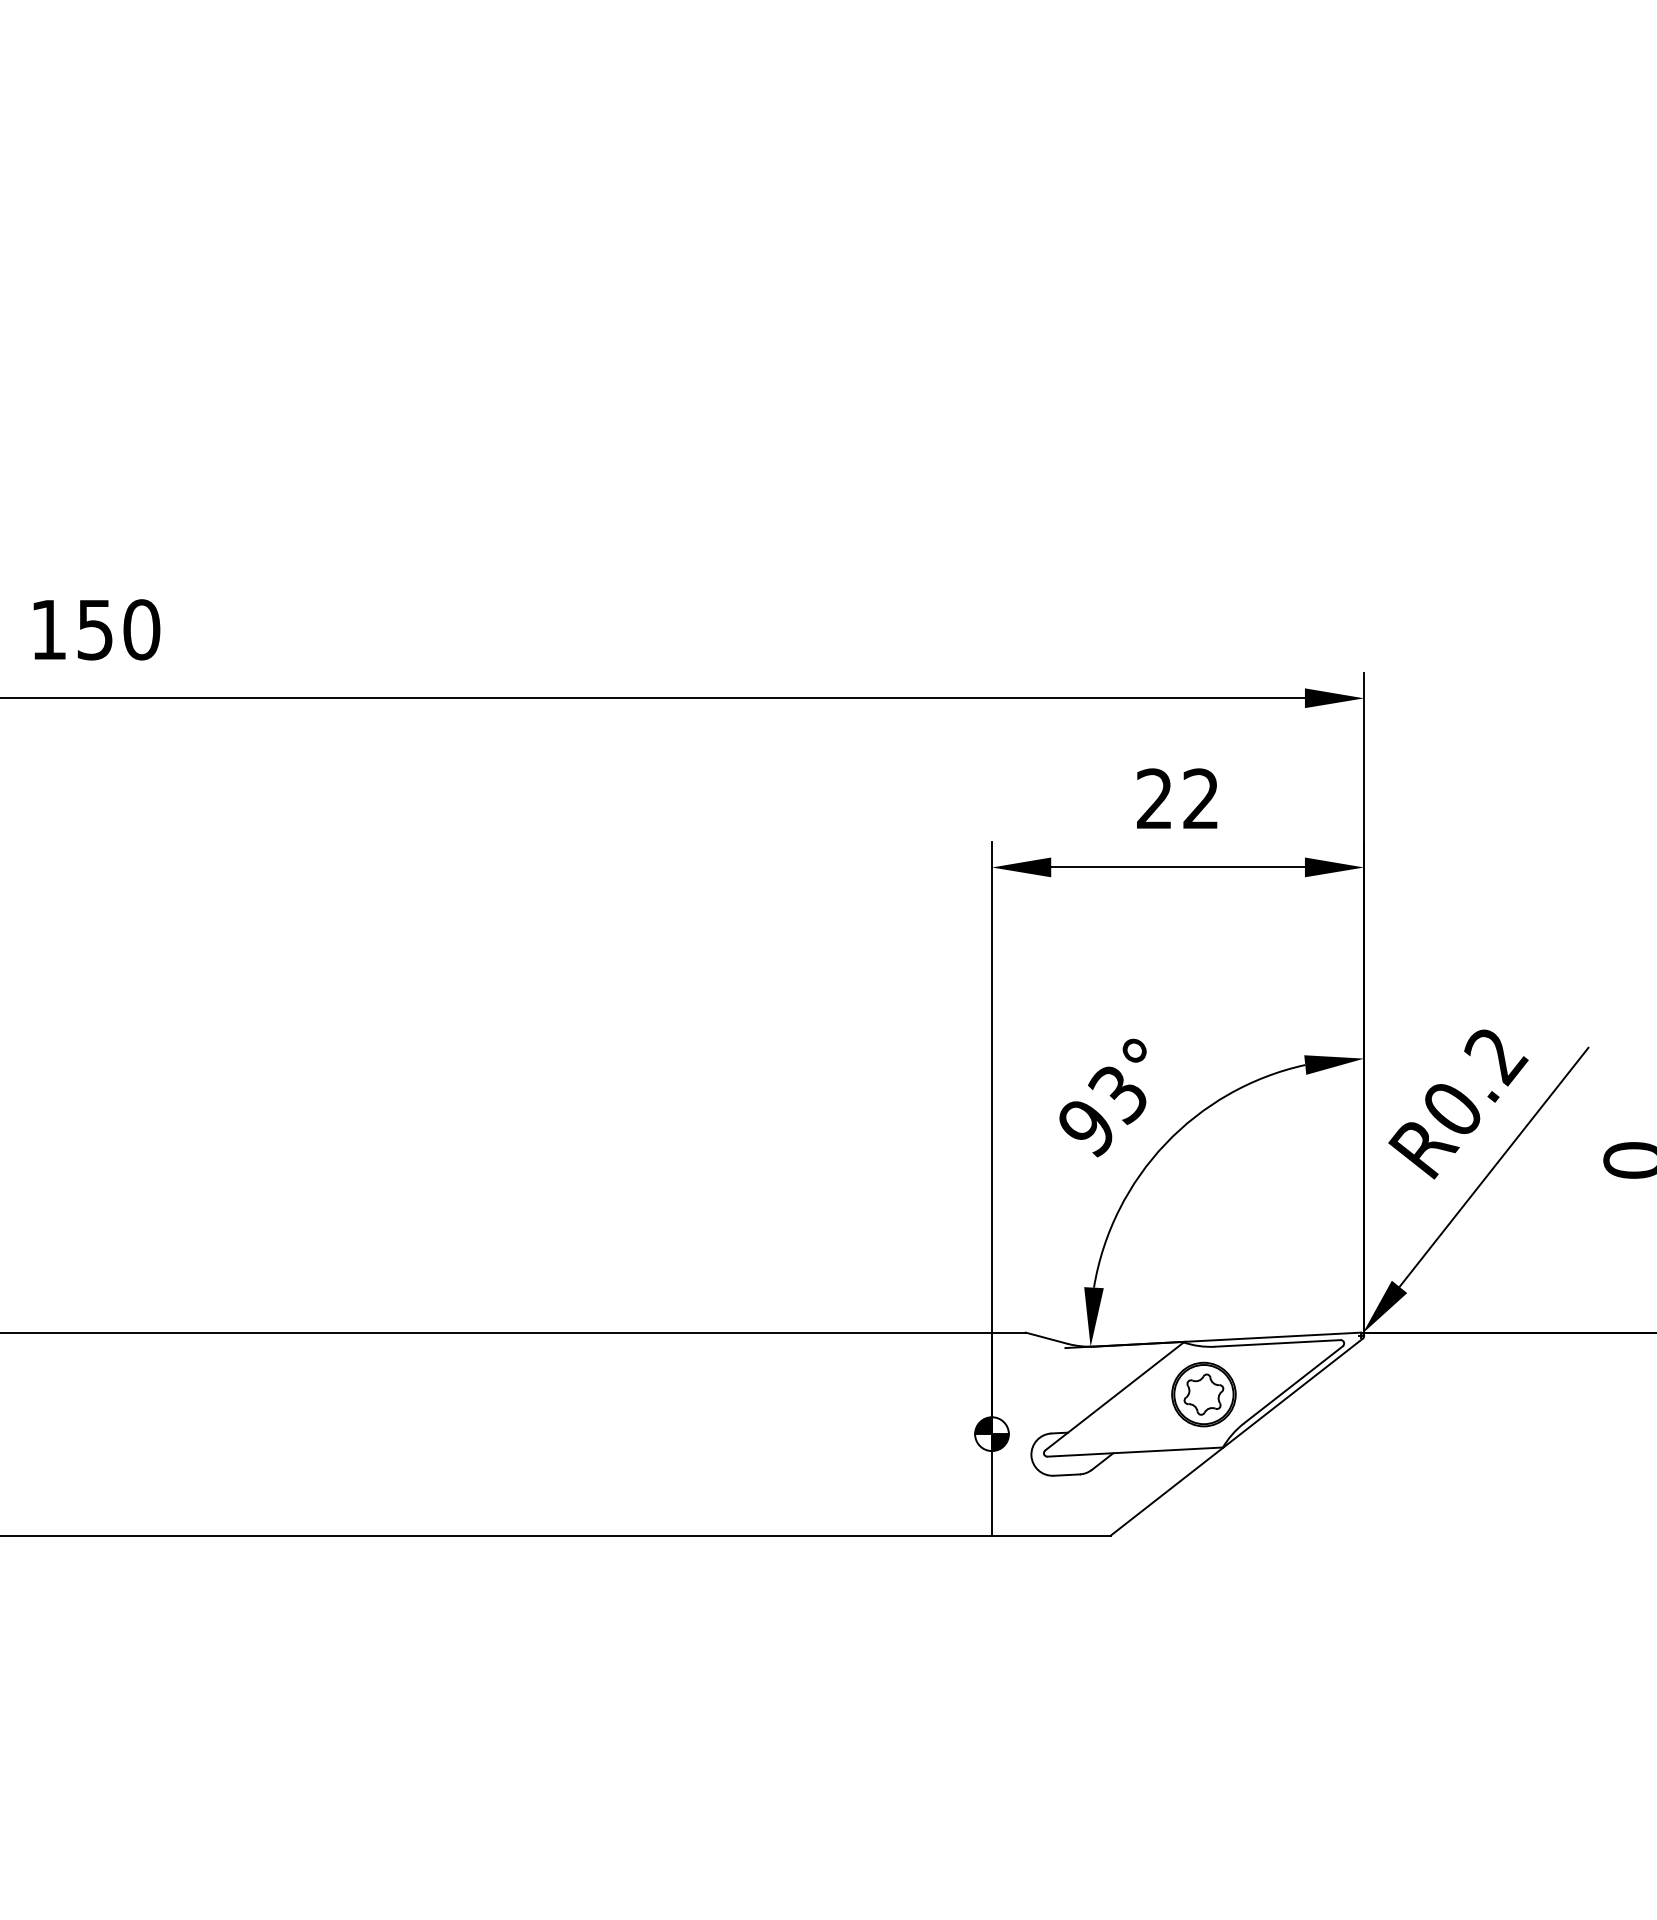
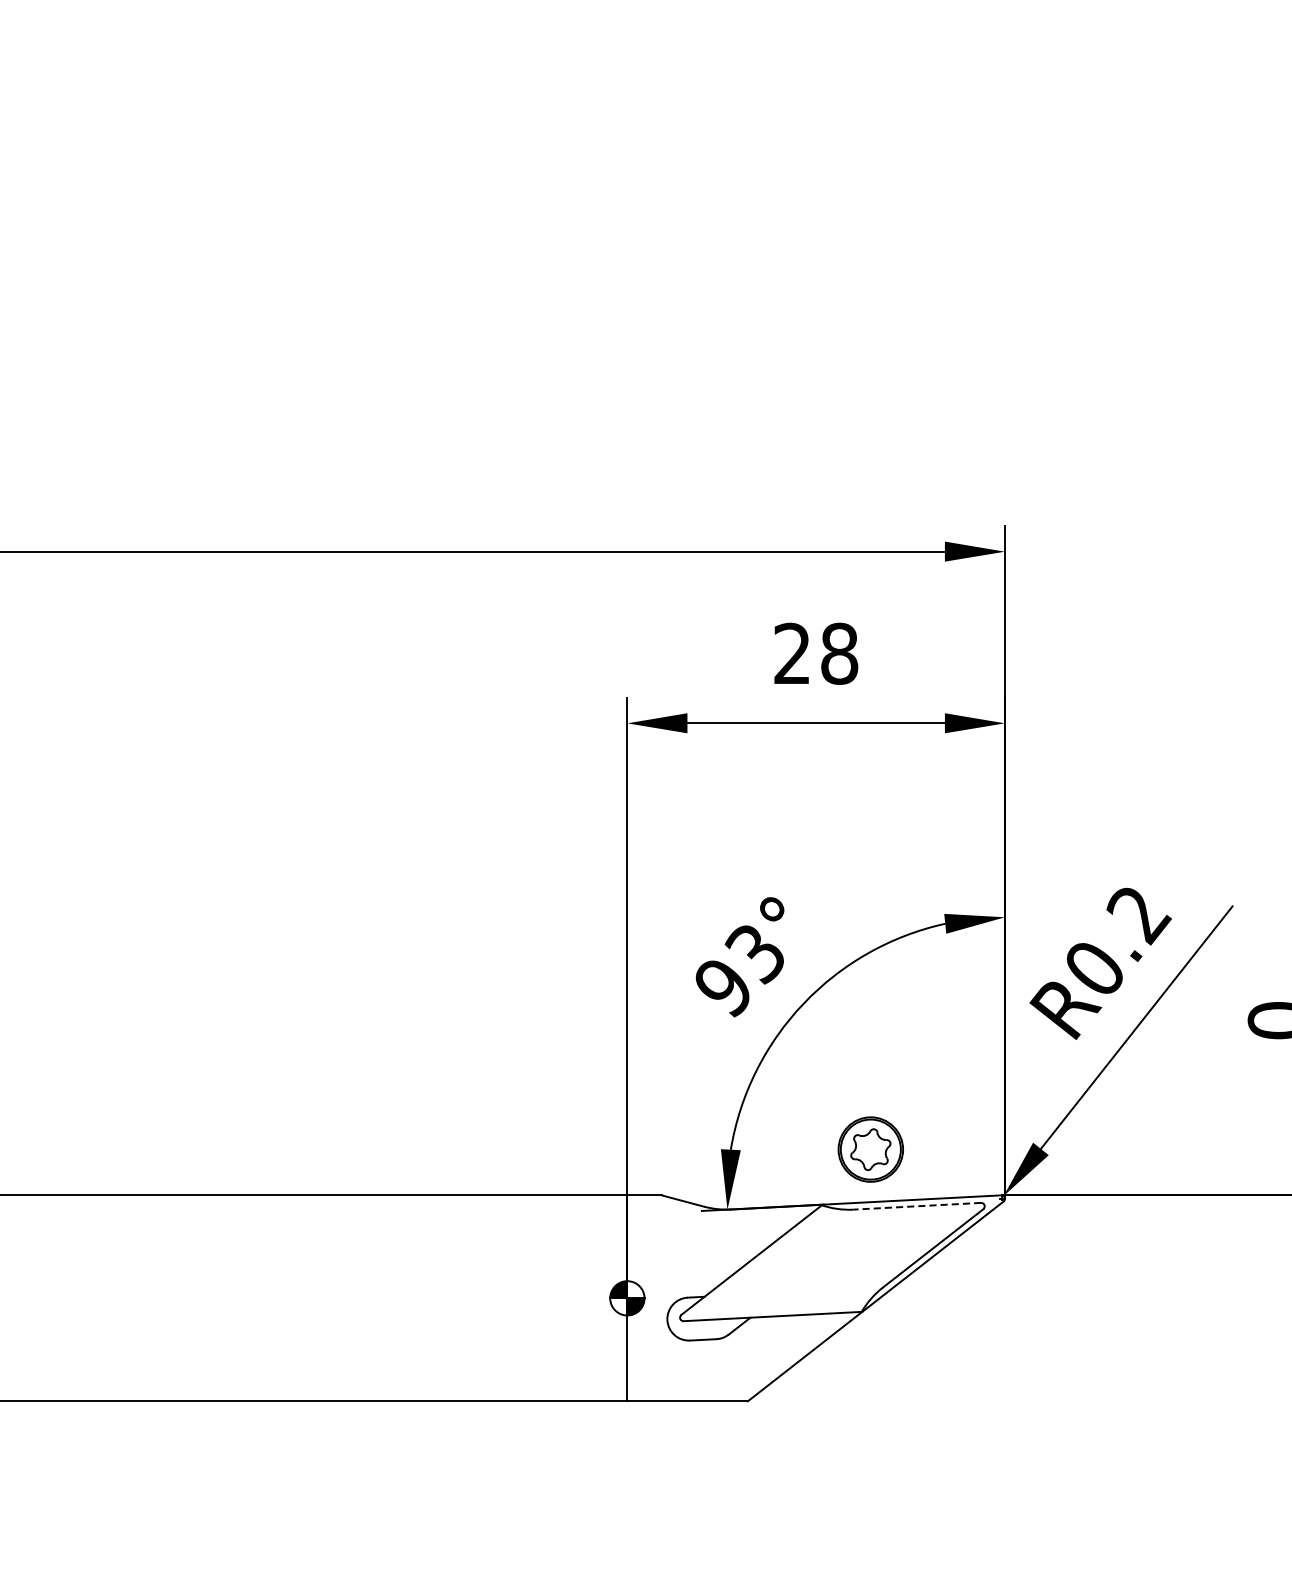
text: (1201, 798) -> (839, 653), 22 -> 28
line: (1277, 1343) -> (917, 1206), solid -> dashed
part: (1203, 1394) -> (870, 1149), moved

